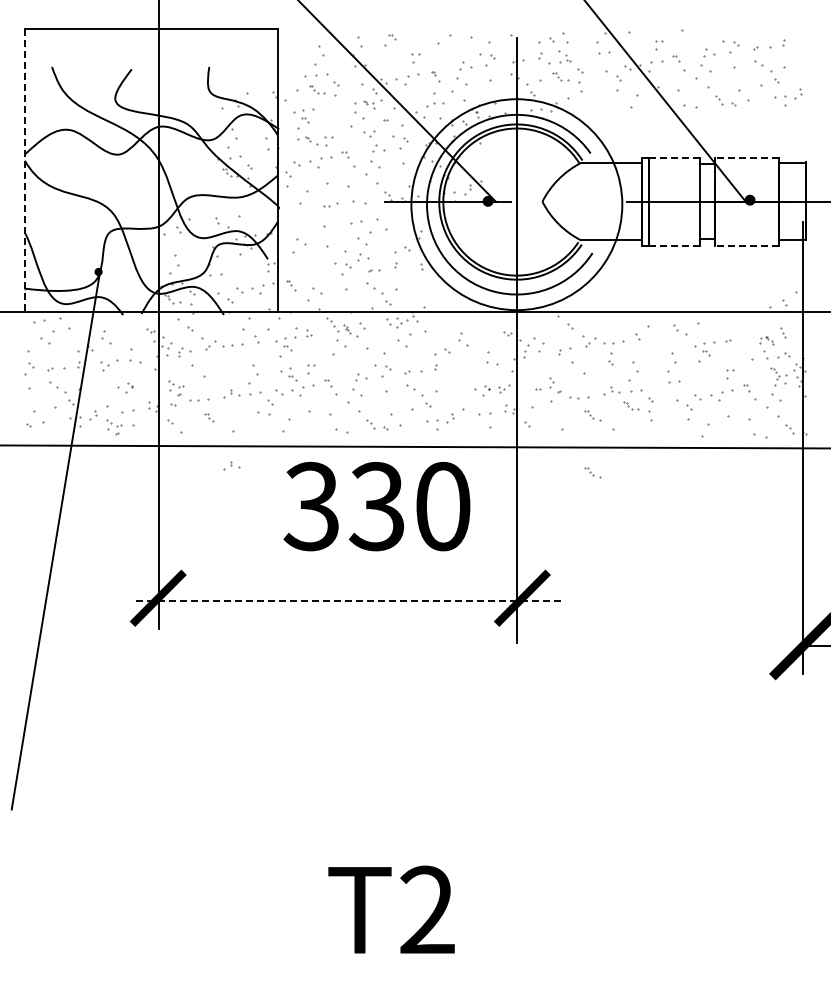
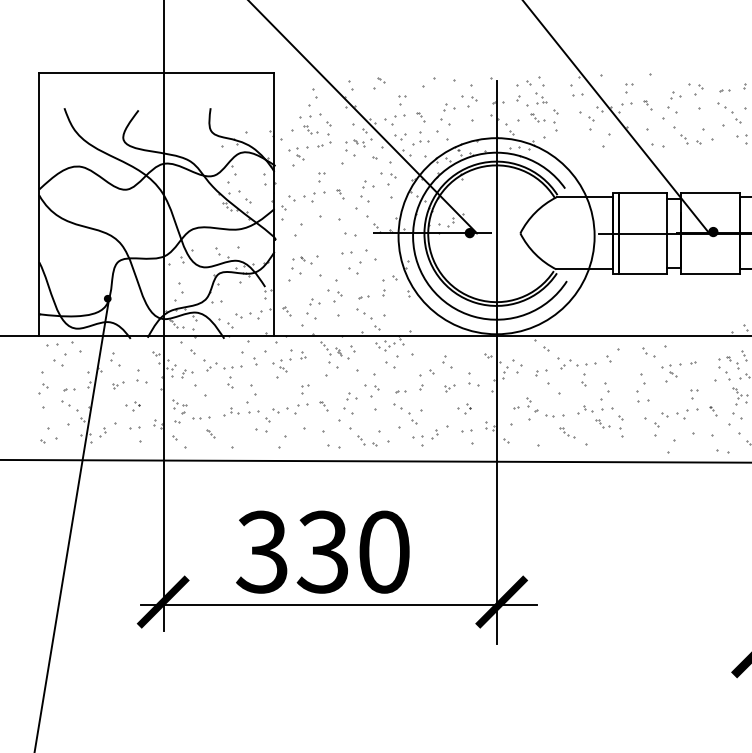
part: (762, 48) -> (724, 91), size x0.62
part: (679, 63) -> (647, 104), size x0.62
part: (369, 133) -> (400, 136), moved
part: (307, 140) -> (301, 260), moved
line: (673, 157) -> (642, 192), dashed -> solid
line: (747, 157) -> (710, 192), dashed -> solid
part: (348, 159) -> (340, 194), size x0.62
line: (24, 171) -> (38, 205), dashed -> solid
part: (330, 204) -> (323, 144), moved
line: (673, 245) -> (642, 274), dashed -> solid
line: (747, 245) -> (710, 274), dashed -> solid
part: (363, 257) -> (314, 302), moved
part: (766, 340) -> (728, 362), size x1.67
part: (230, 361) -> (230, 381), added
part: (109, 365) -> (117, 385), size x0.62
part: (57, 369) -> (69, 389), size x0.62
part: (414, 372) -> (401, 392), size x0.62
part: (288, 374) -> (284, 394), removed
part: (330, 387) -> (323, 406), size x0.62
part: (504, 388) -> (449, 387), moved
part: (749, 392) -> (712, 410), size x0.62
part: (114, 427) -> (122, 443), removed
part: (231, 465) -> (231, 478), removed
part: (592, 472) -> (566, 485), removed
text: (376, 506) -> (322, 552), moved
line: (347, 601) -> (339, 605), dashed -> solid

